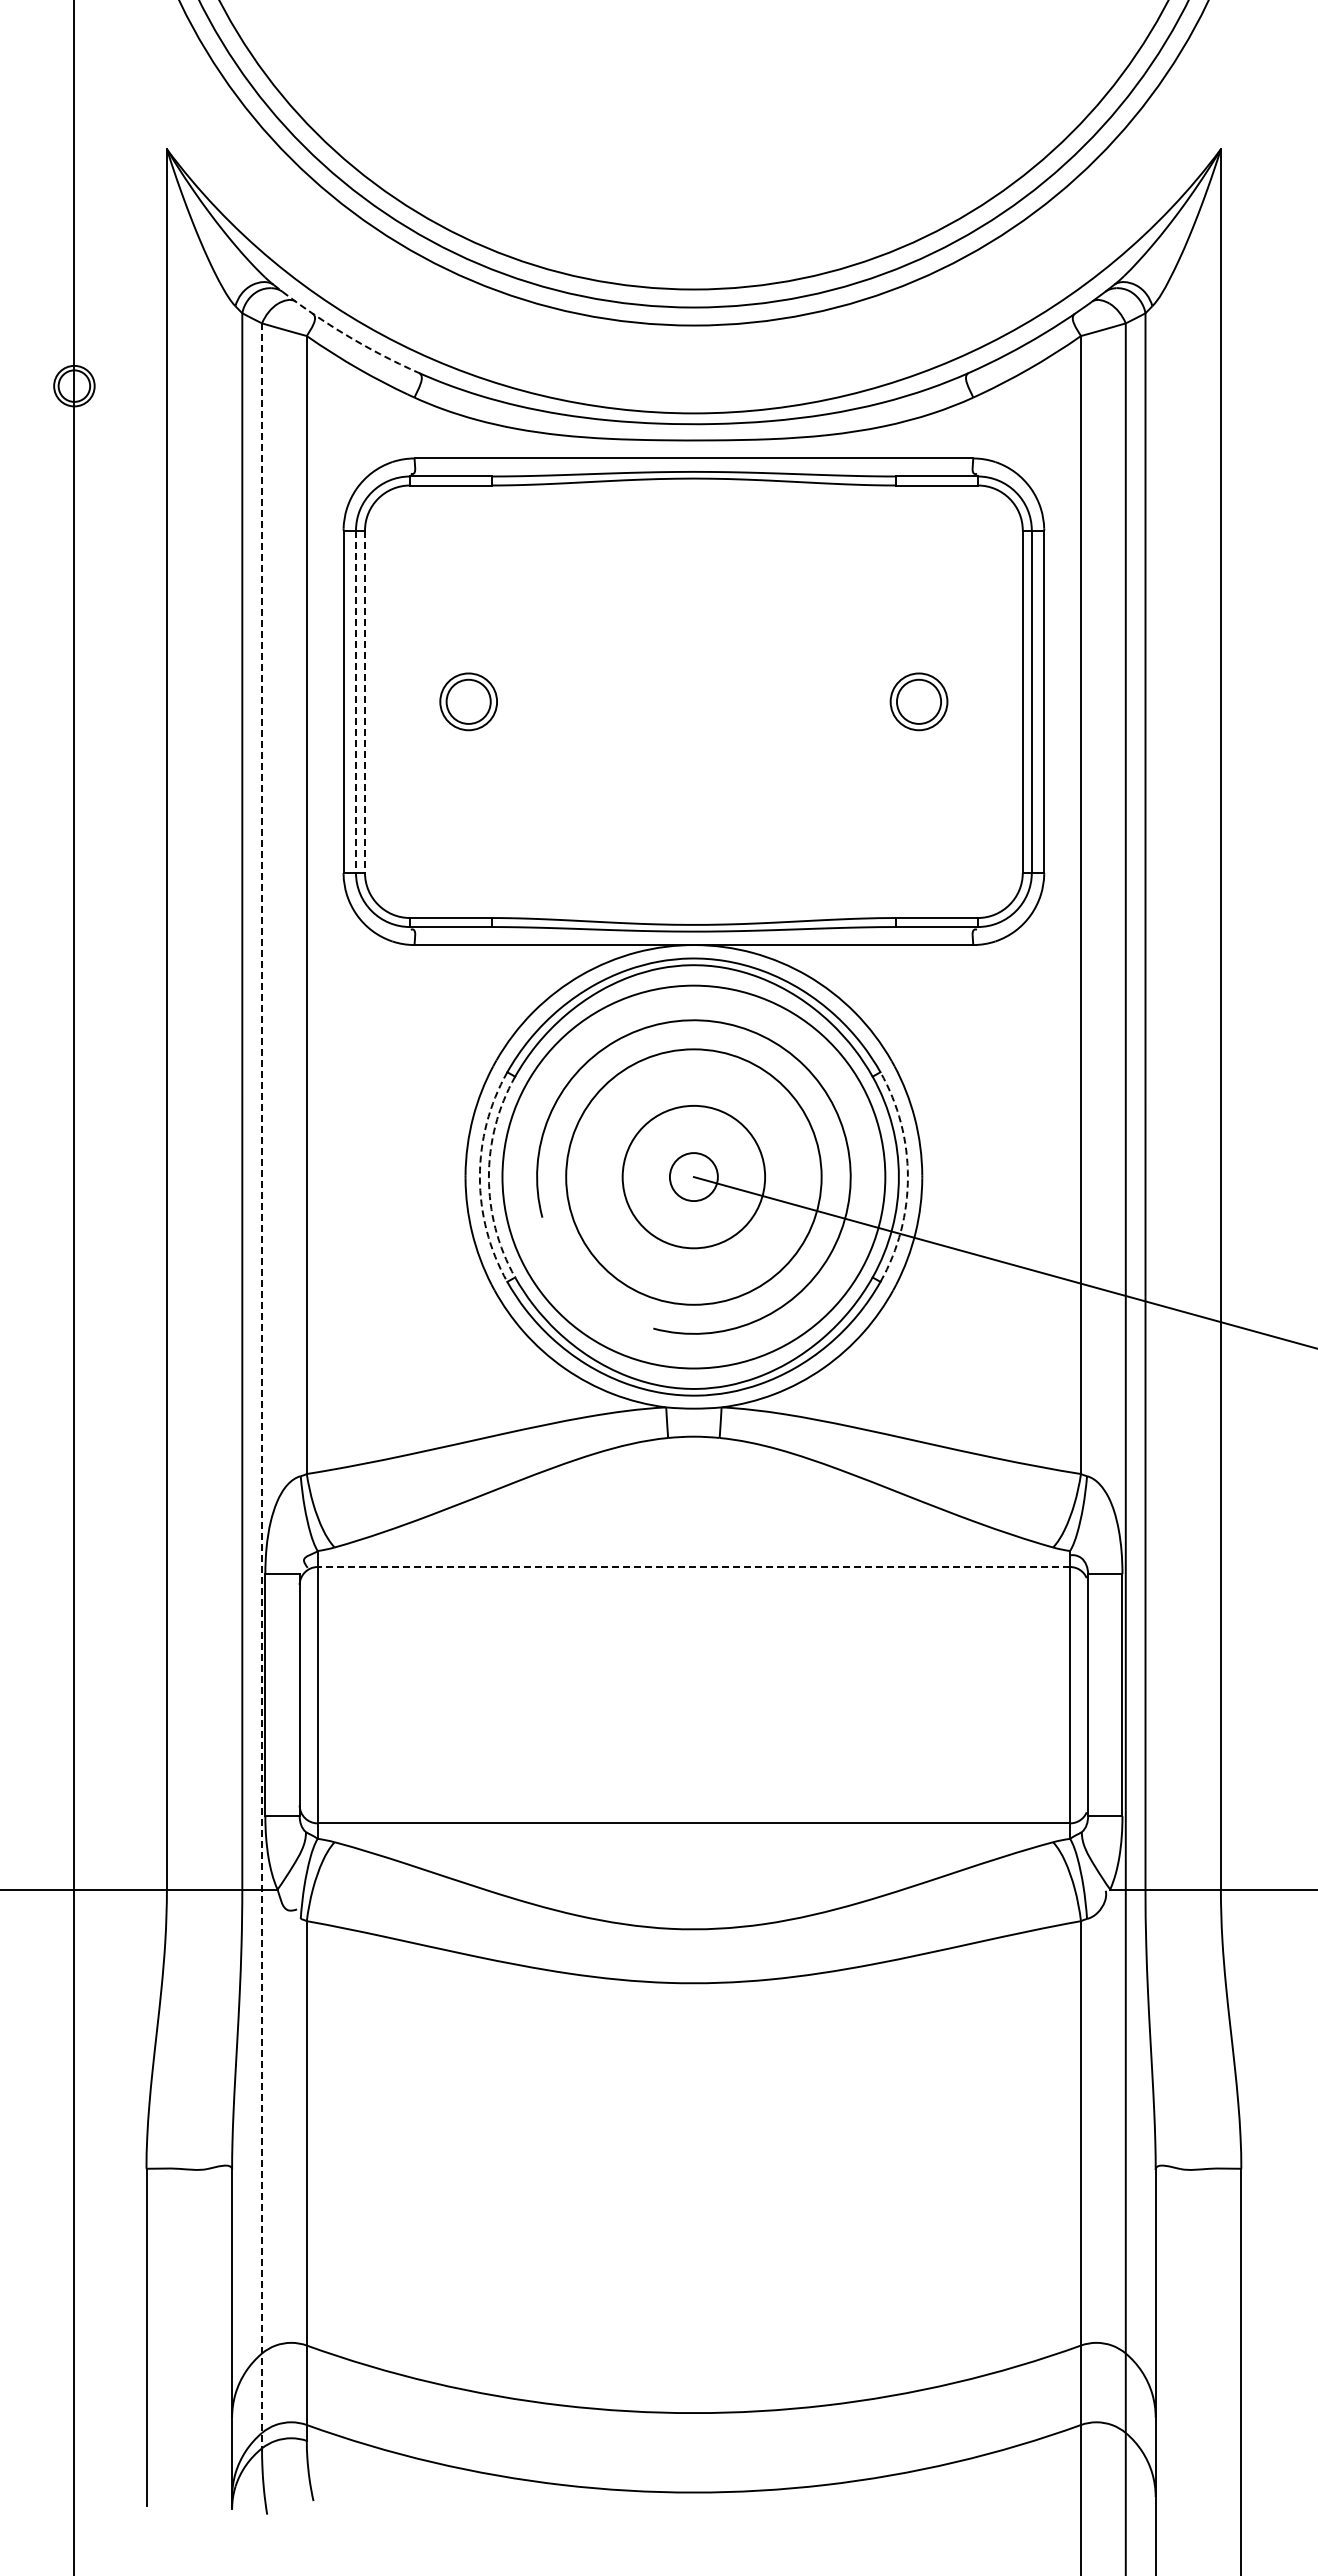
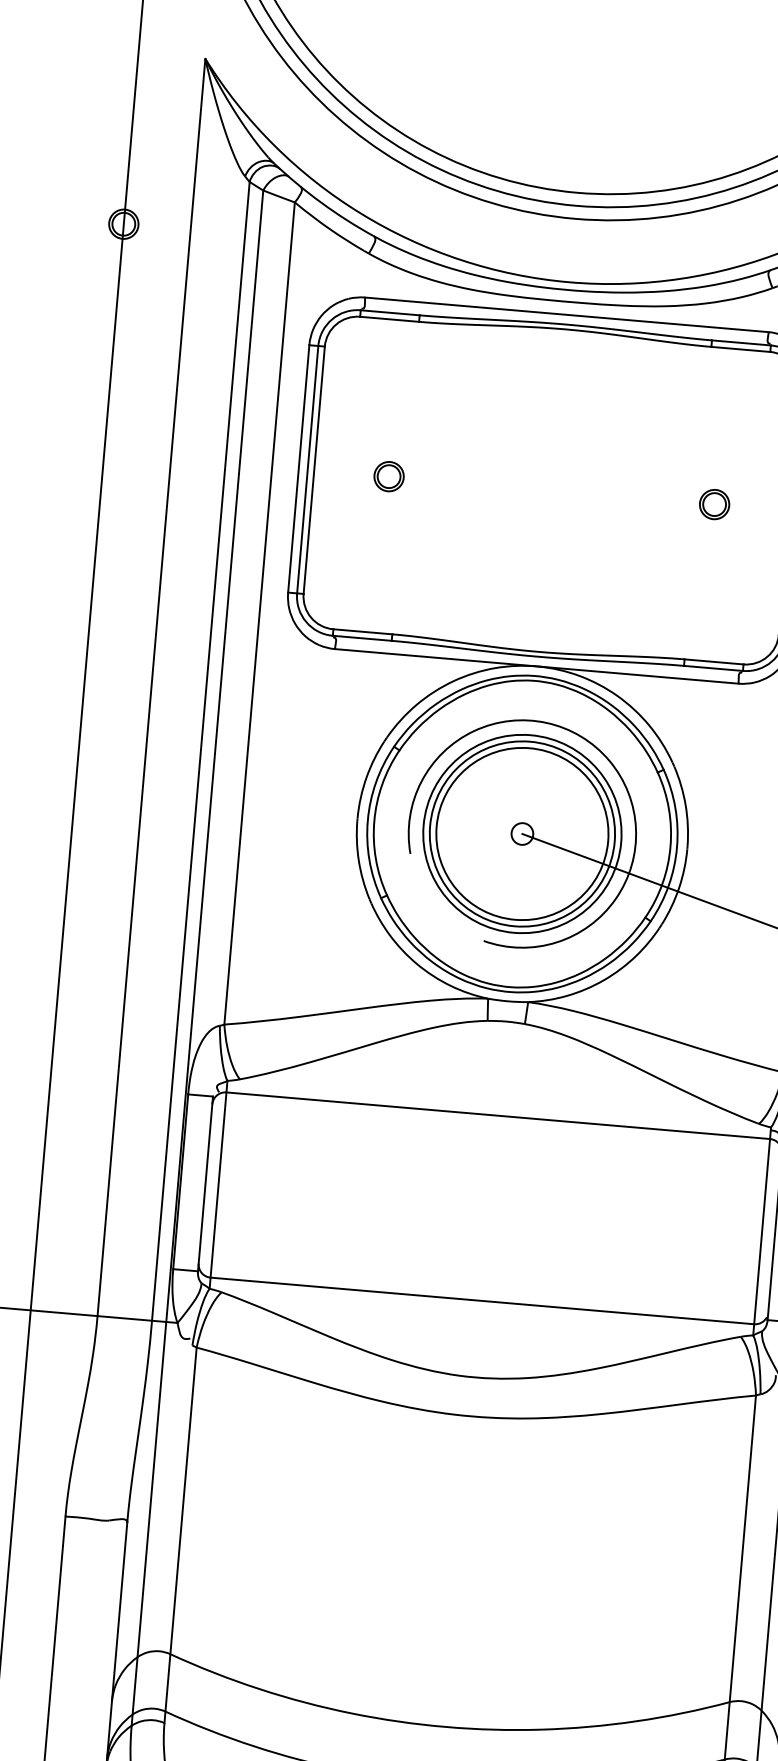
arc: (343, 333) -> (321, 202), dashed -> solid
part: (468, 701) -> (389, 476), size x0.71
part: (919, 701) -> (714, 504), size x0.71
line: (356, 702) -> (308, 470), dashed -> solid
line: (365, 702) -> (314, 470), dashed -> solid
circle: (693, 1176) -> (522, 833), size x0.71
circle: (693, 1176) -> (522, 833), size x1.67
arc: (479, 1177) -> (367, 821), dashed -> solid
arc: (488, 1177) -> (373, 821), dashed -> solid
circle: (693, 1177) -> (522, 834), size x0.62
arc: (907, 1177) -> (676, 847), dashed -> solid
line: (262, 1385) -> (197, 957), dashed -> solid
line: (693, 1567) -> (497, 1116), dashed -> solid

